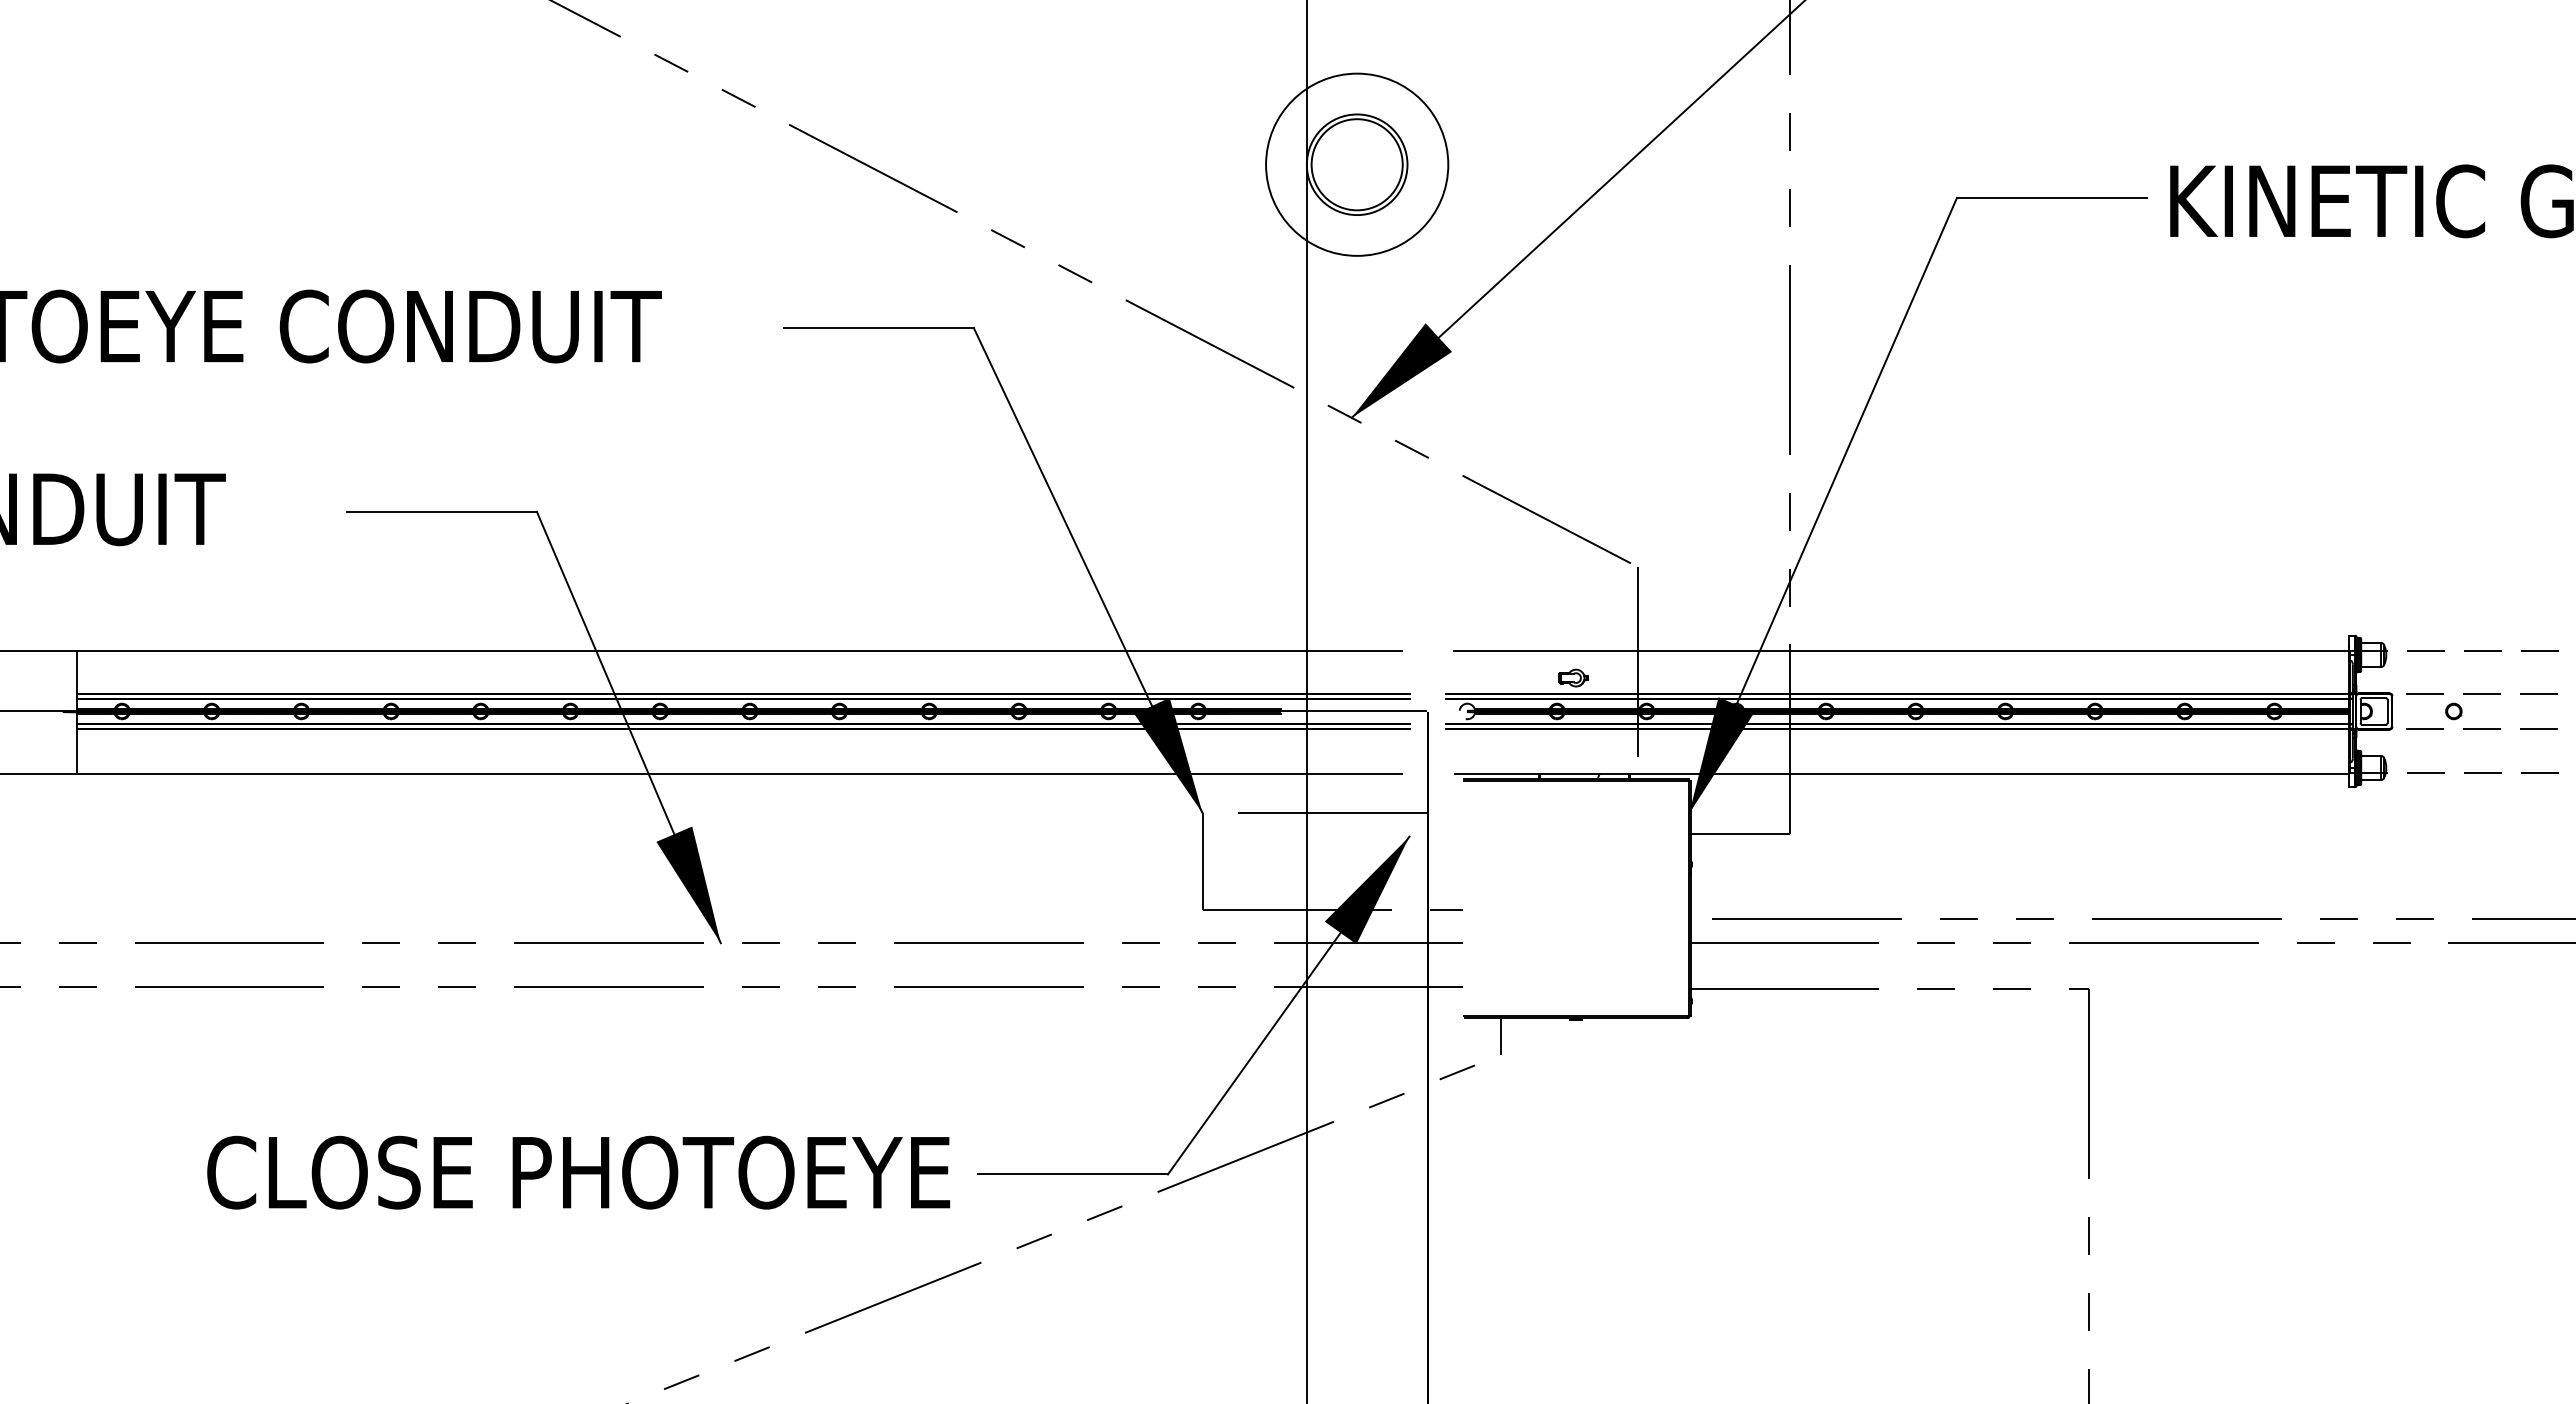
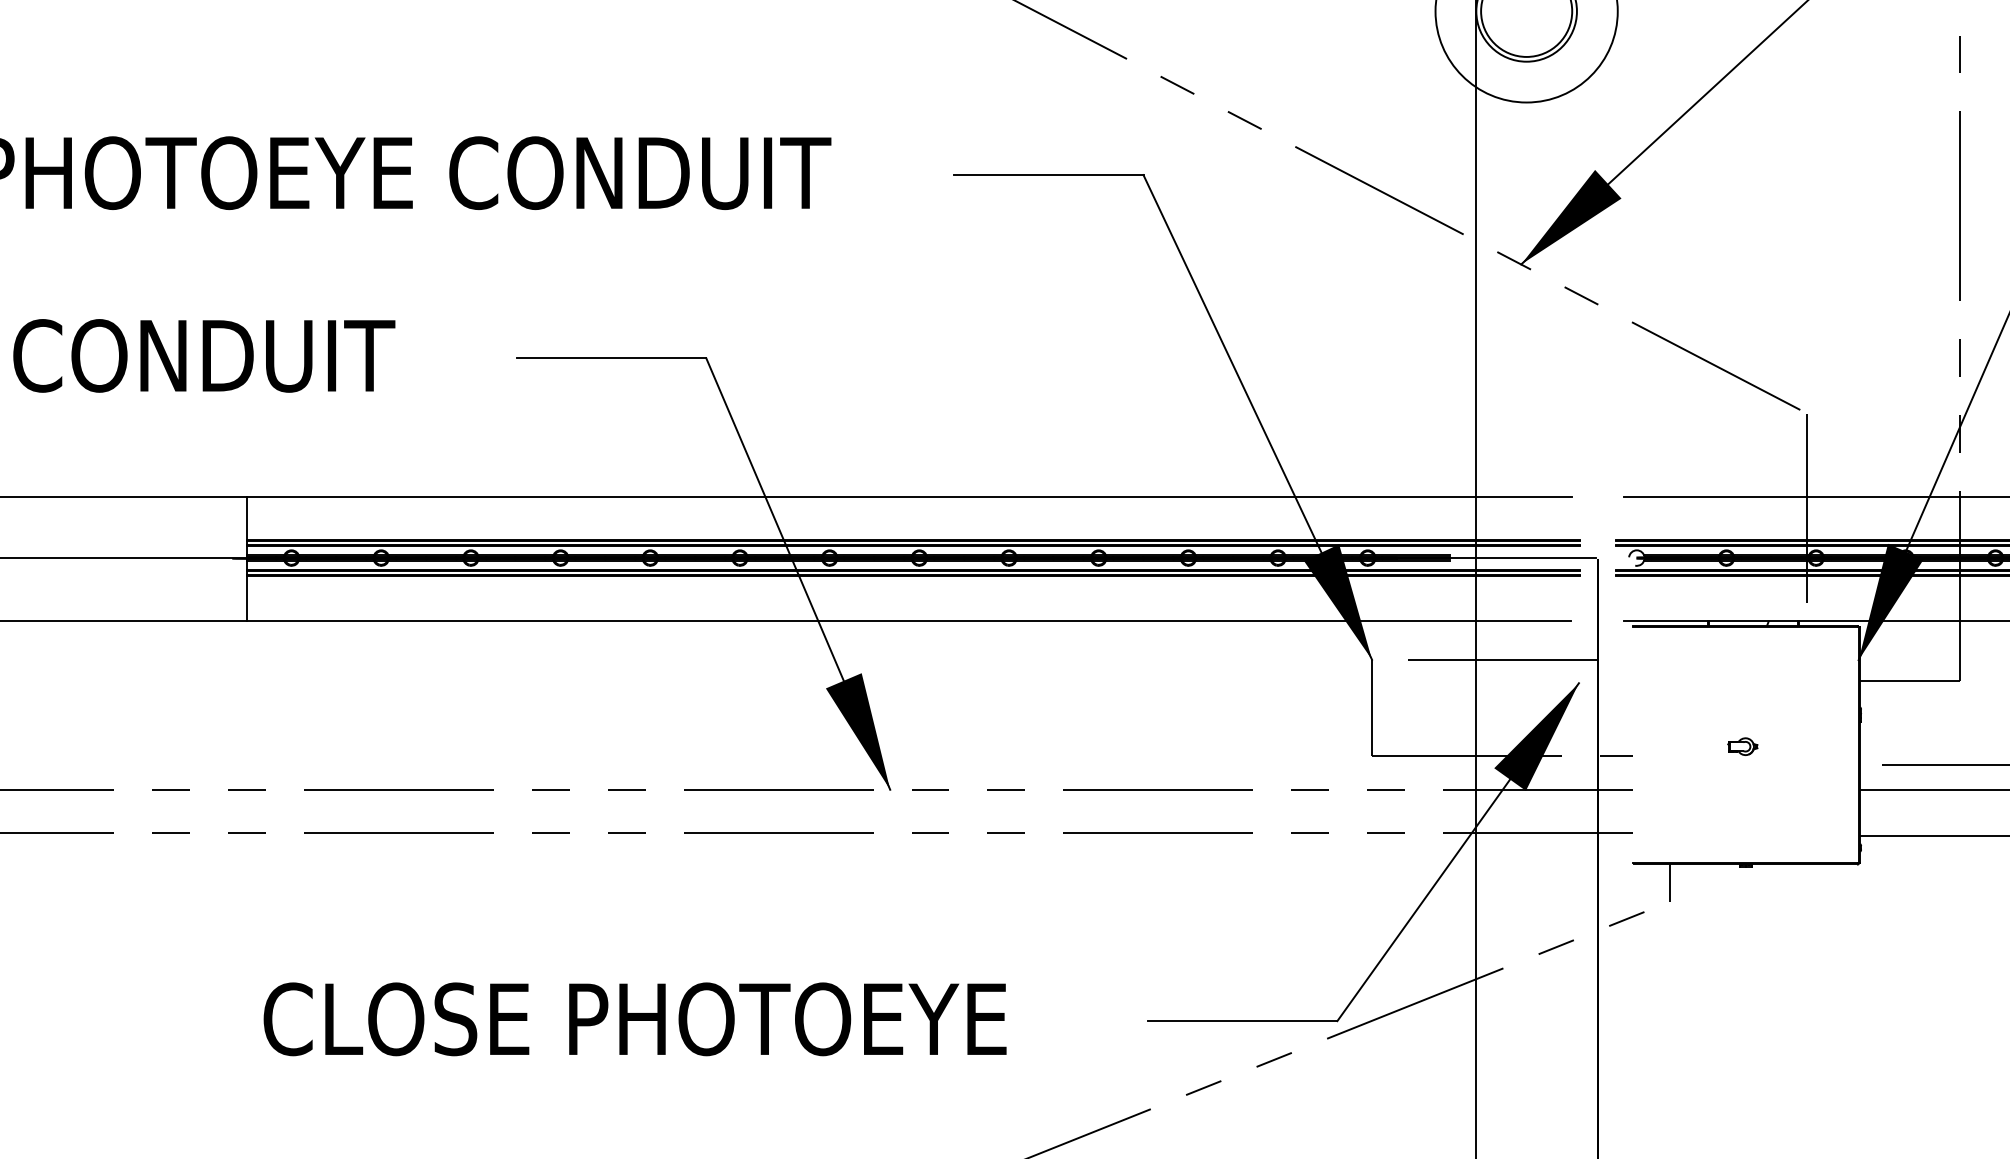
part: (1573, 677) -> (1742, 746), moved
text: (578, 1172) -> (634, 1019), moved

